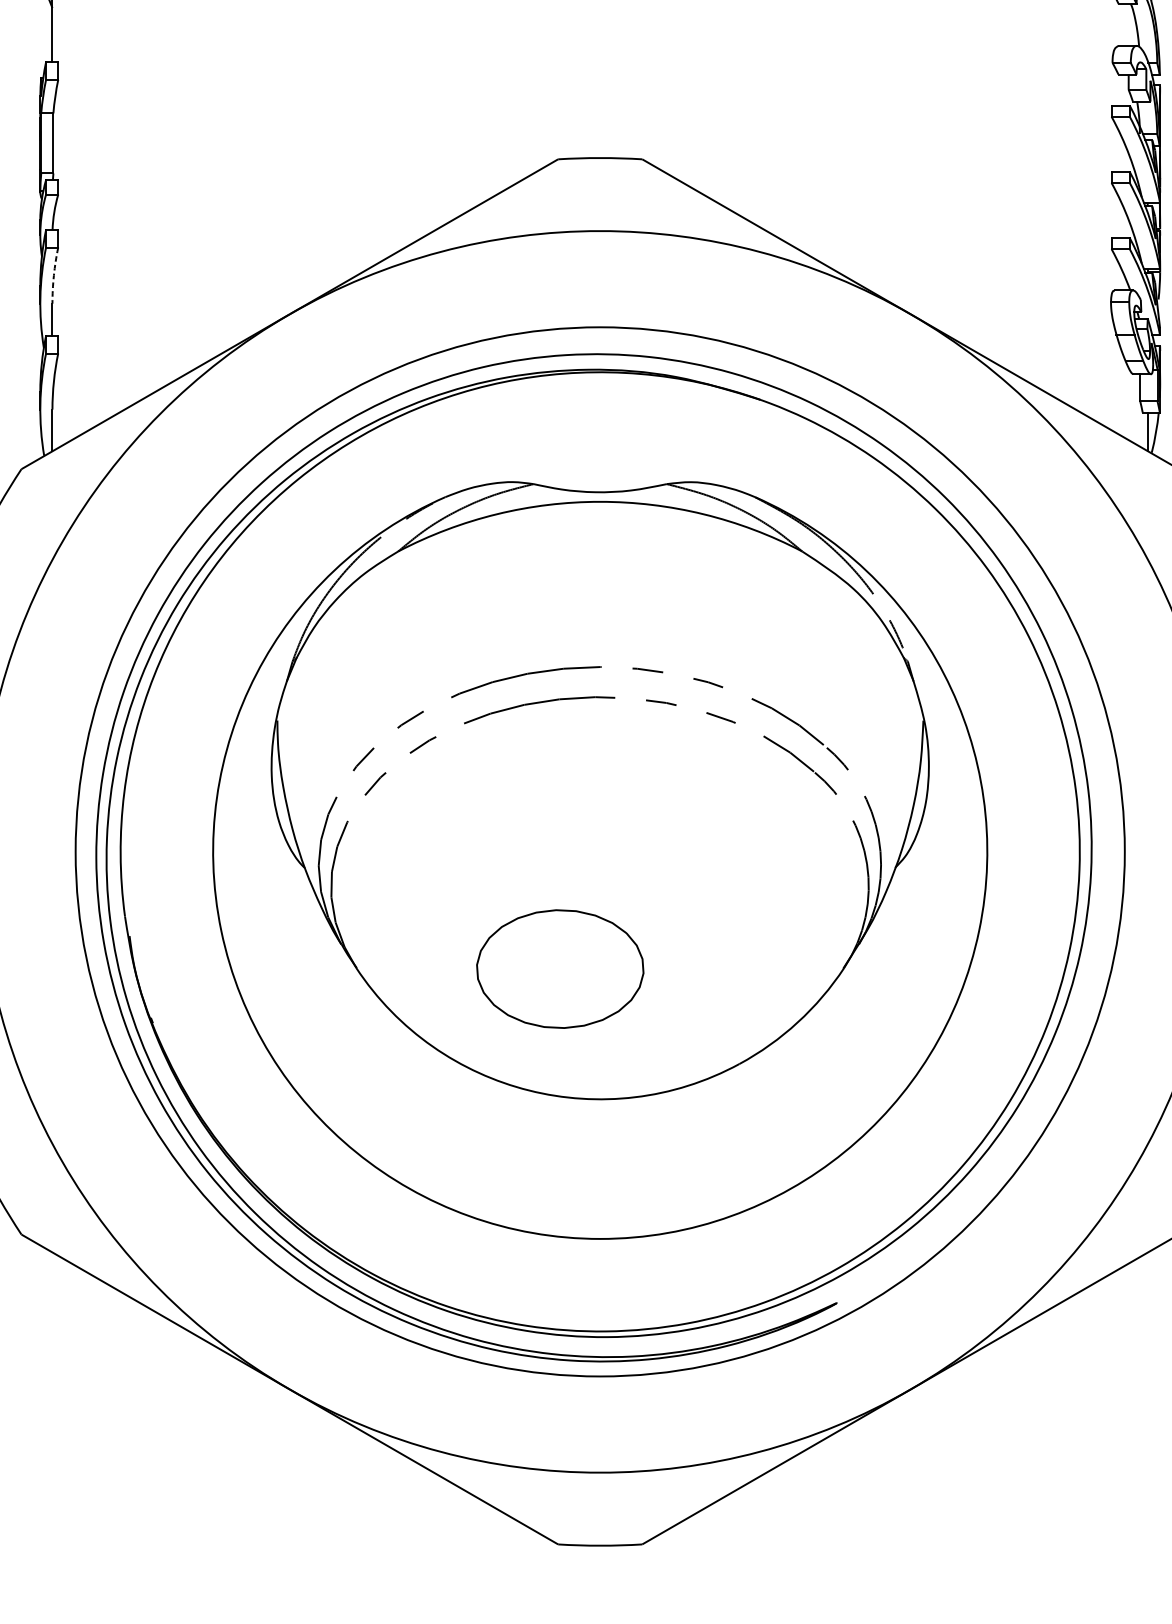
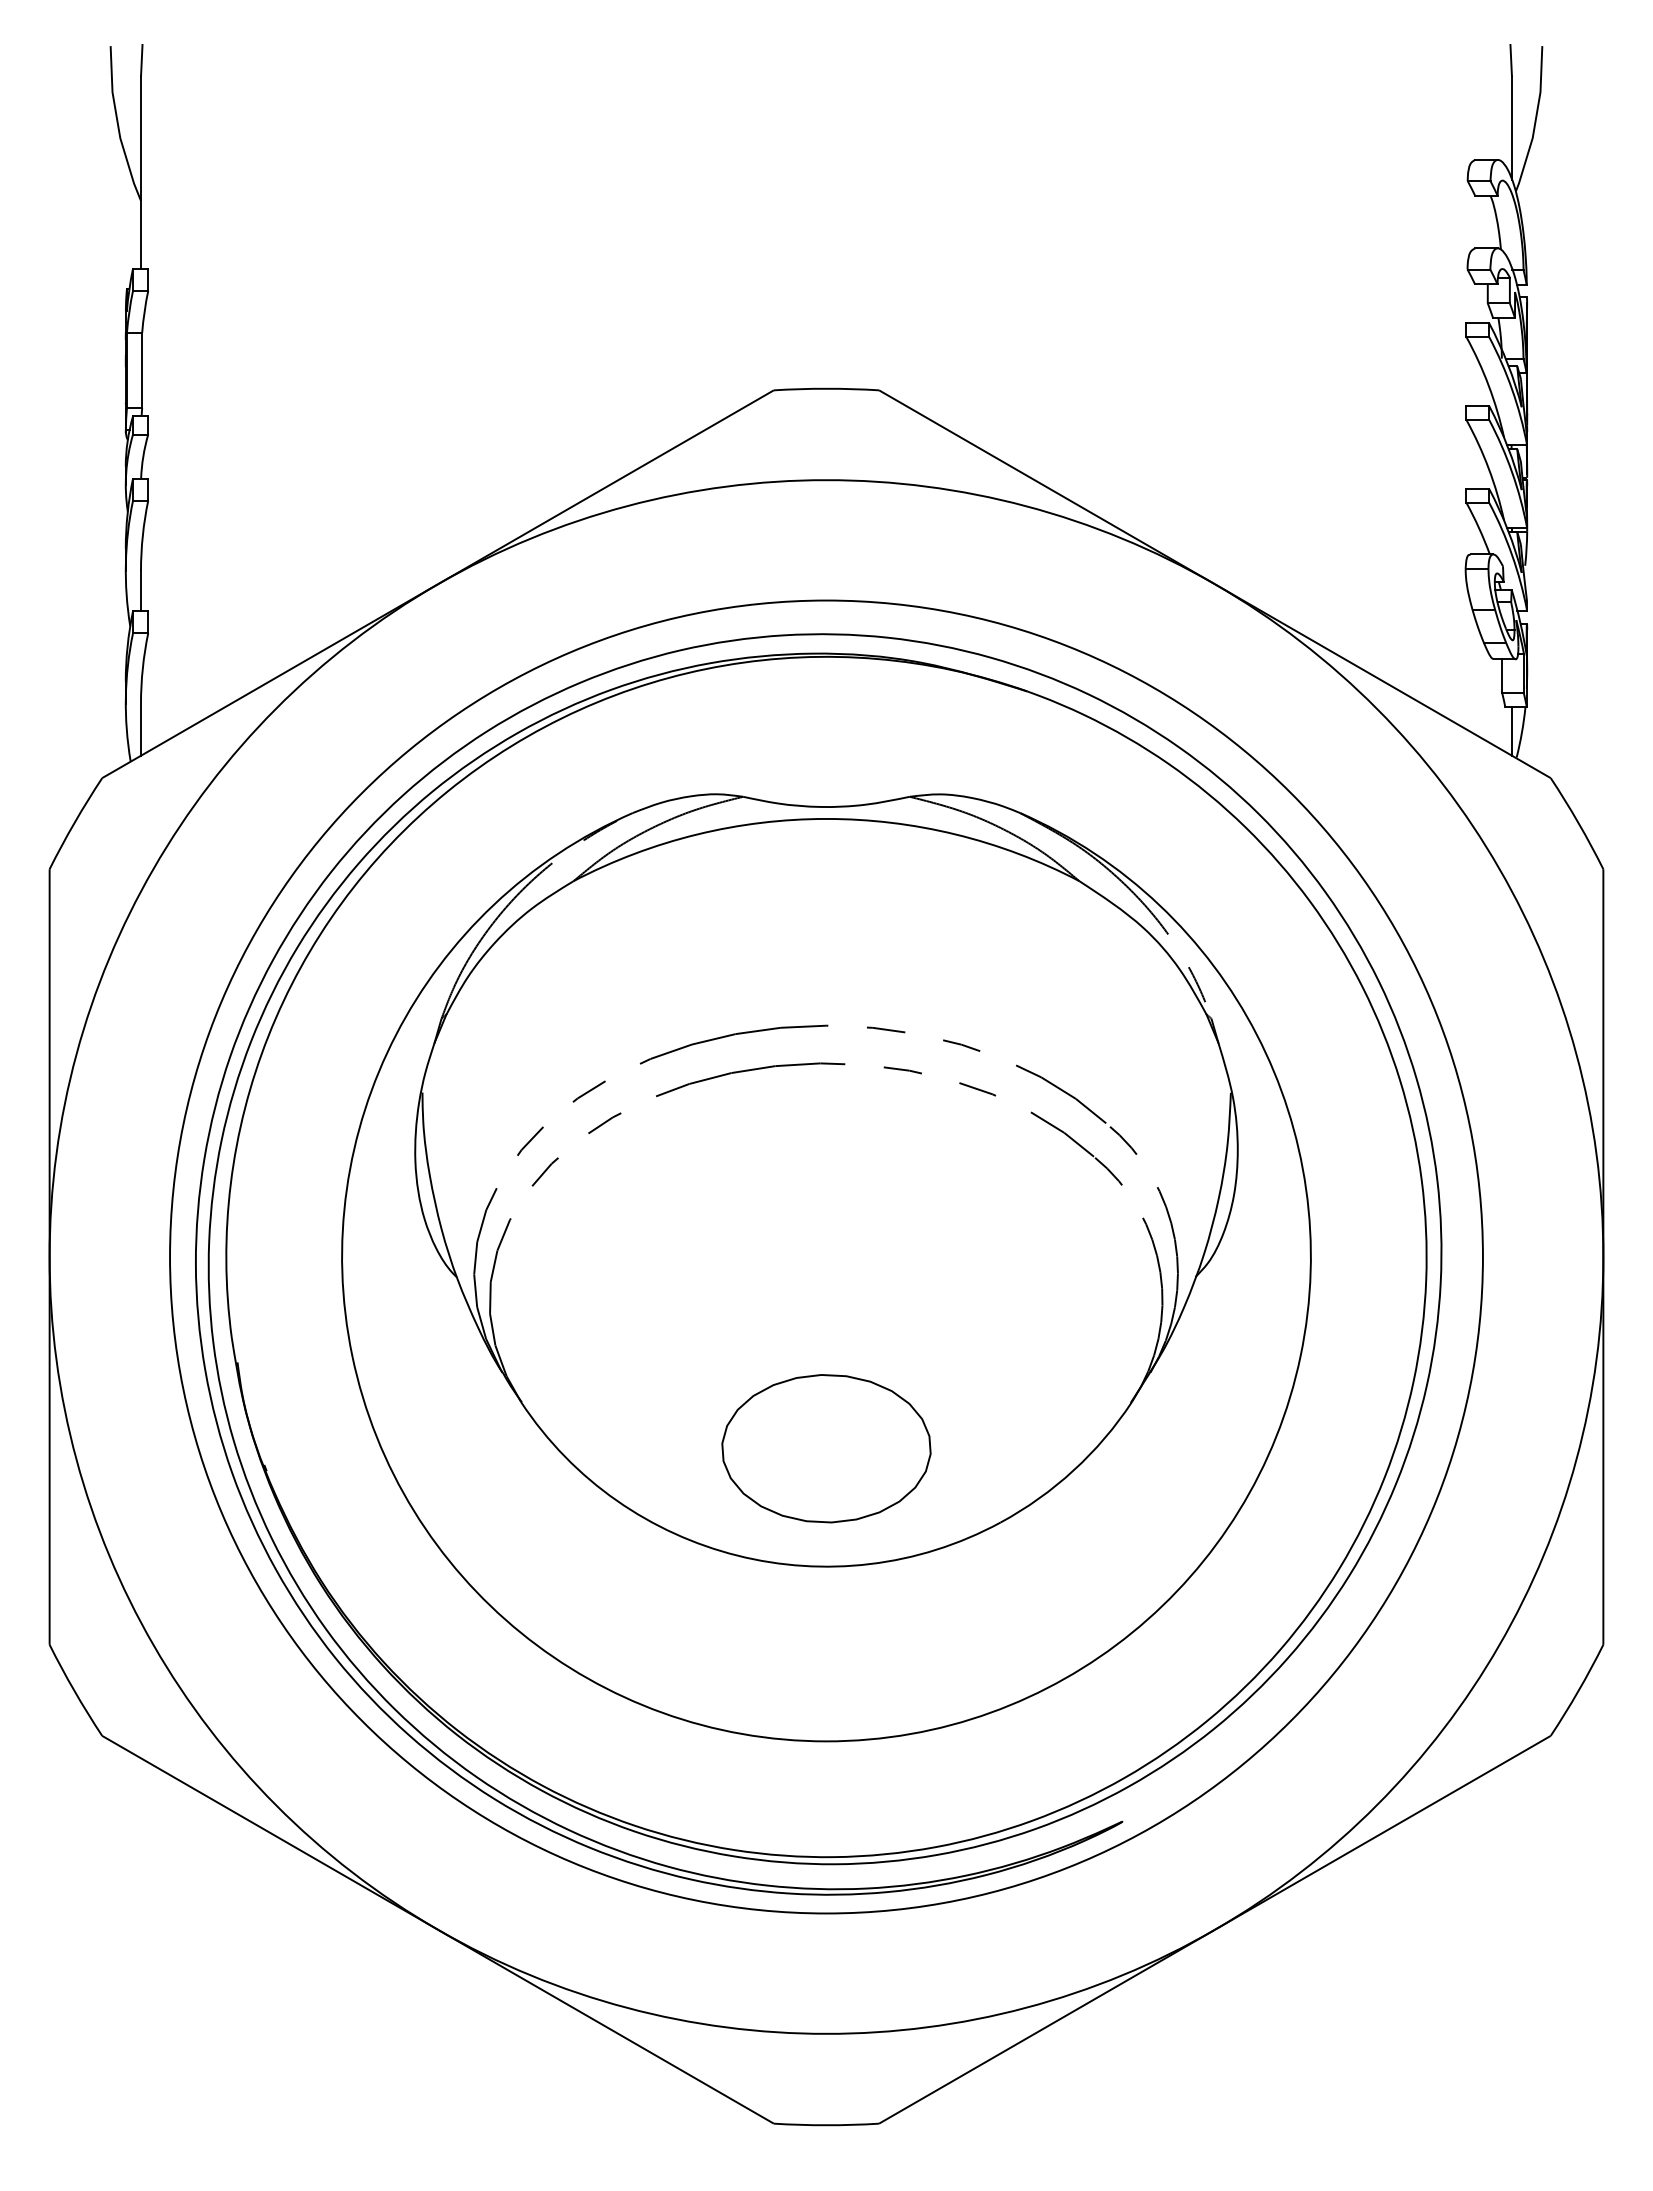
arc: (53, 275) -> (142, 535), dashed -> solid
part: (560, 968) -> (826, 1448), moved

